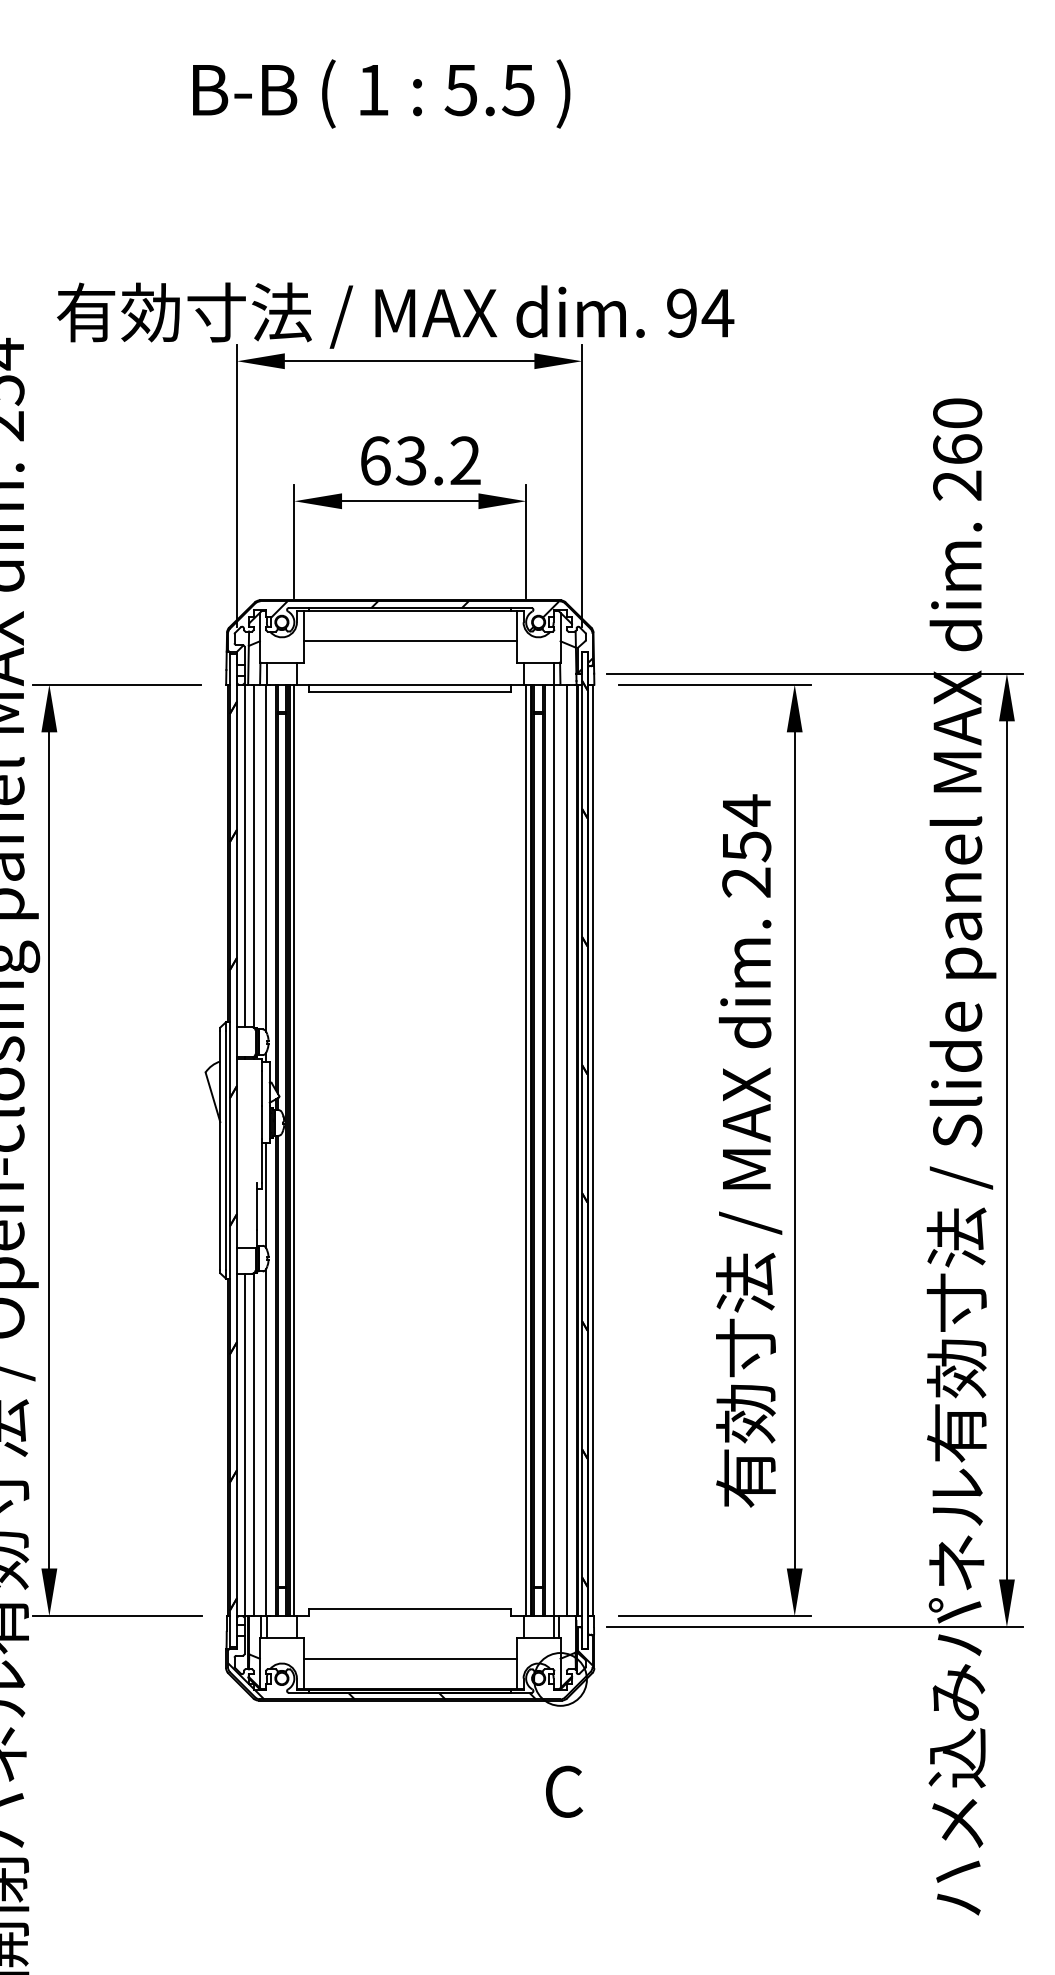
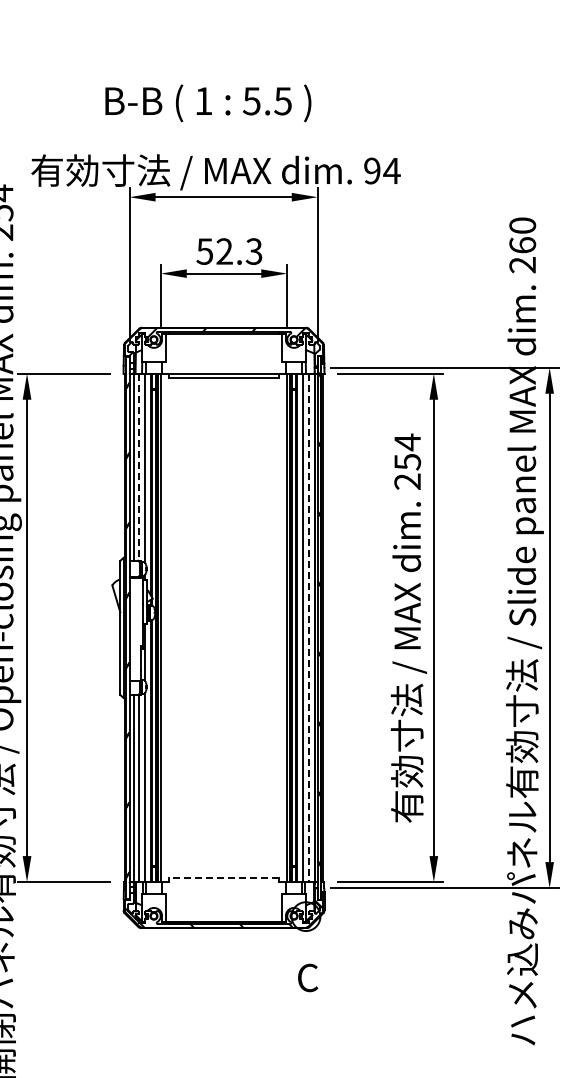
text: (381, 94) -> (208, 103), moved
text: (420, 460) -> (229, 251), 63.2 -> 52.3
line: (409, 640) -> (223, 349), removed
line: (253, 856) -> (138, 467), solid -> dashed
line: (566, 1151) -> (309, 628), solid -> dashed
line: (409, 1609) -> (223, 878), solid -> dashed
line: (409, 1659) -> (223, 905), removed

